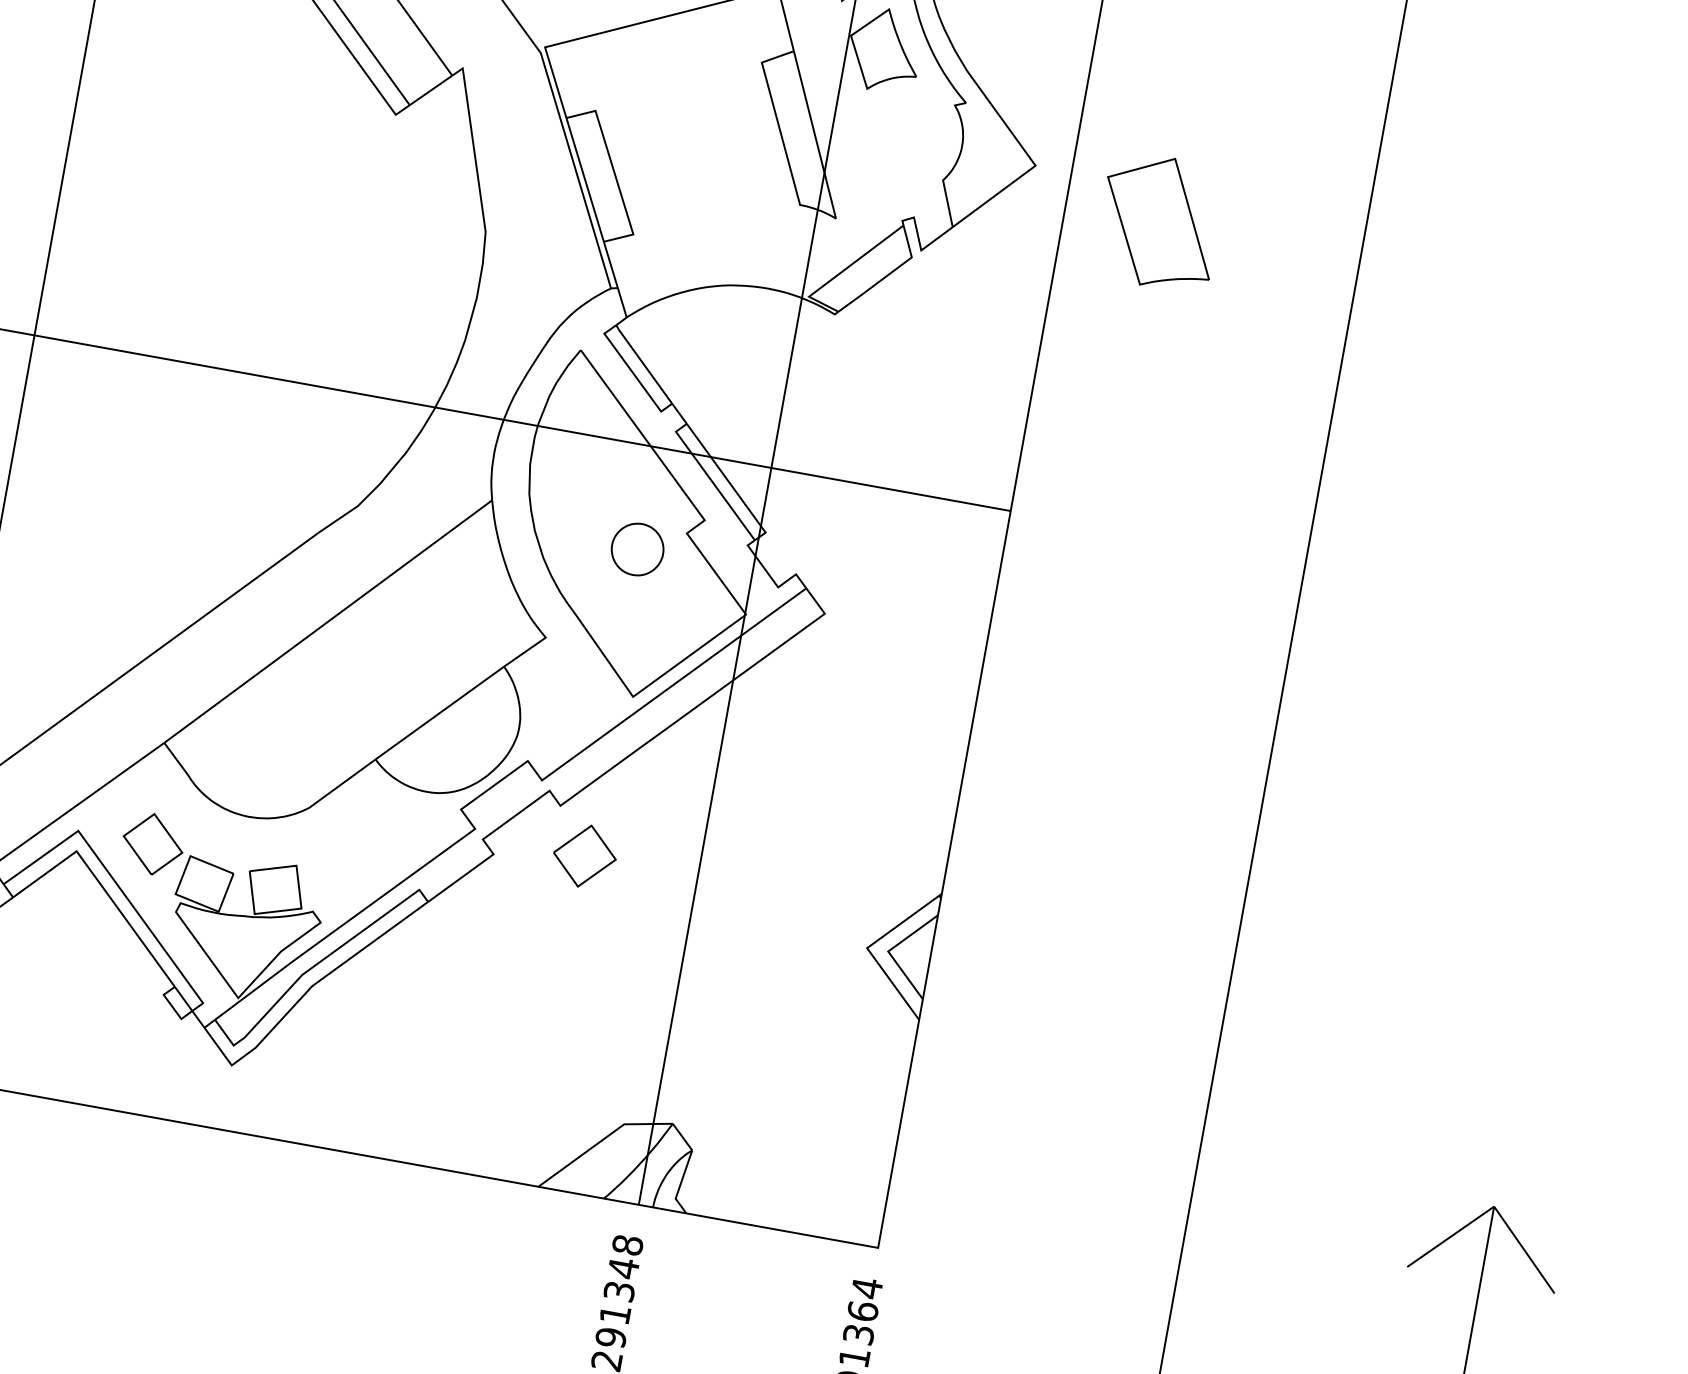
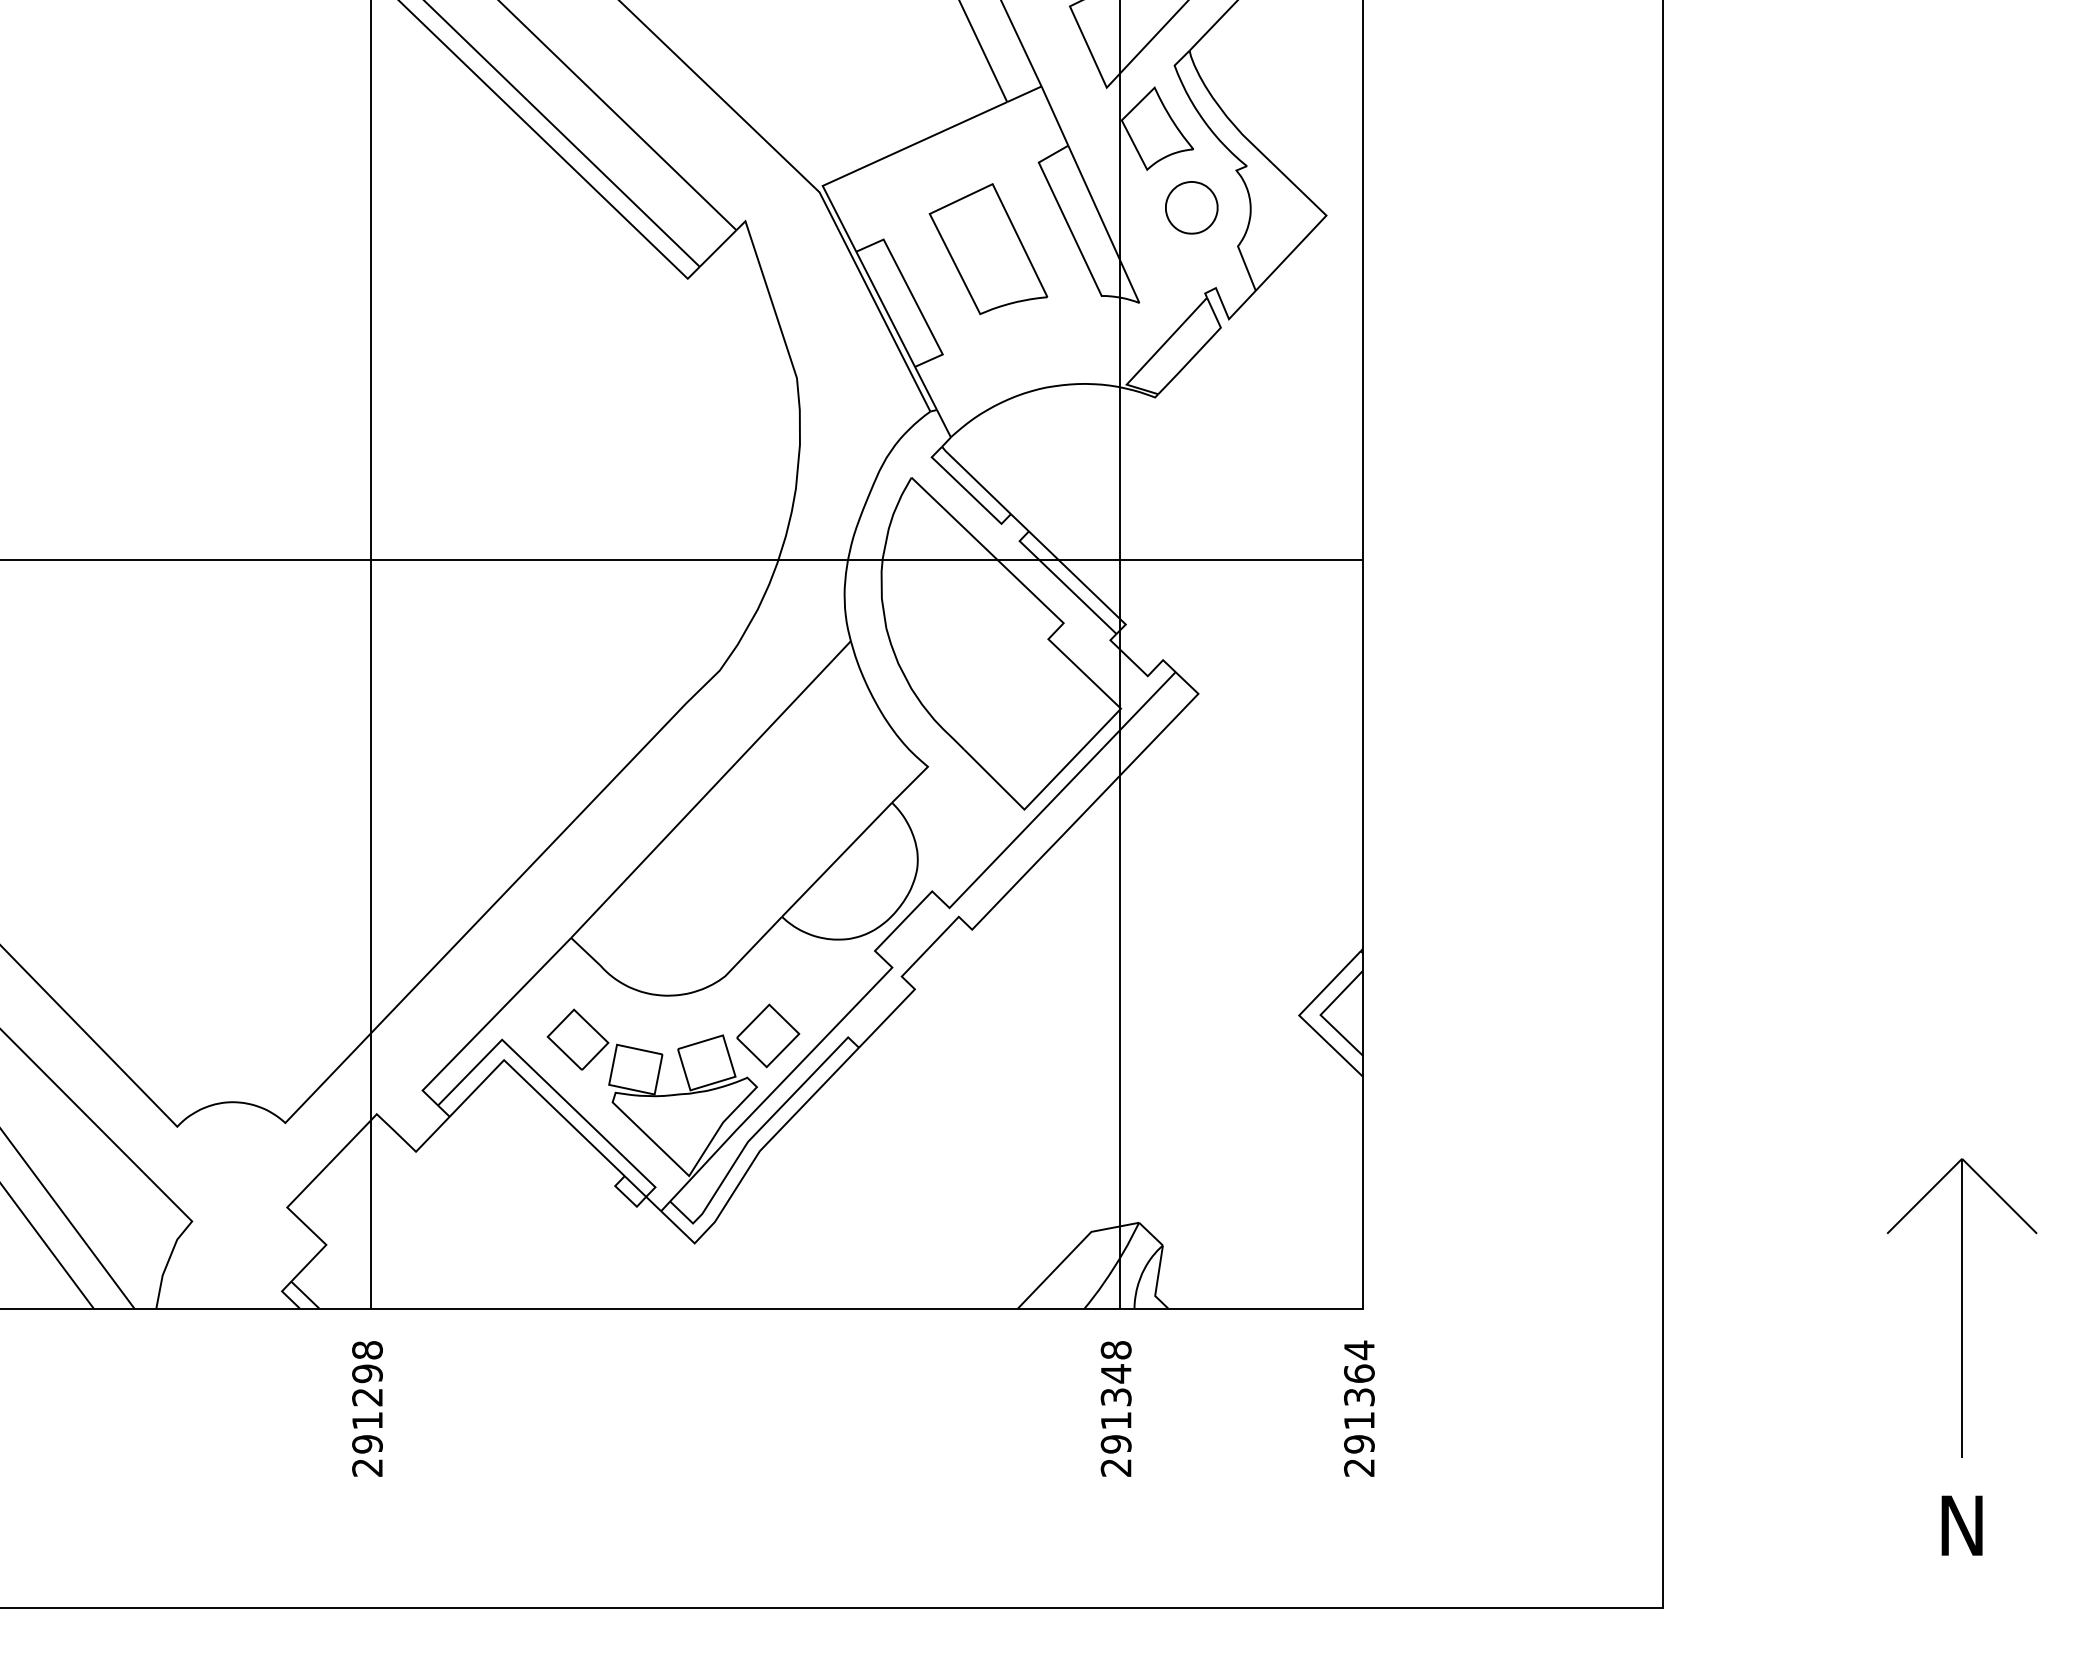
part: (1159, 221) -> (988, 248), moved
part: (637, 549) -> (1191, 207), moved
part: (585, 855) -> (768, 1035), moved

